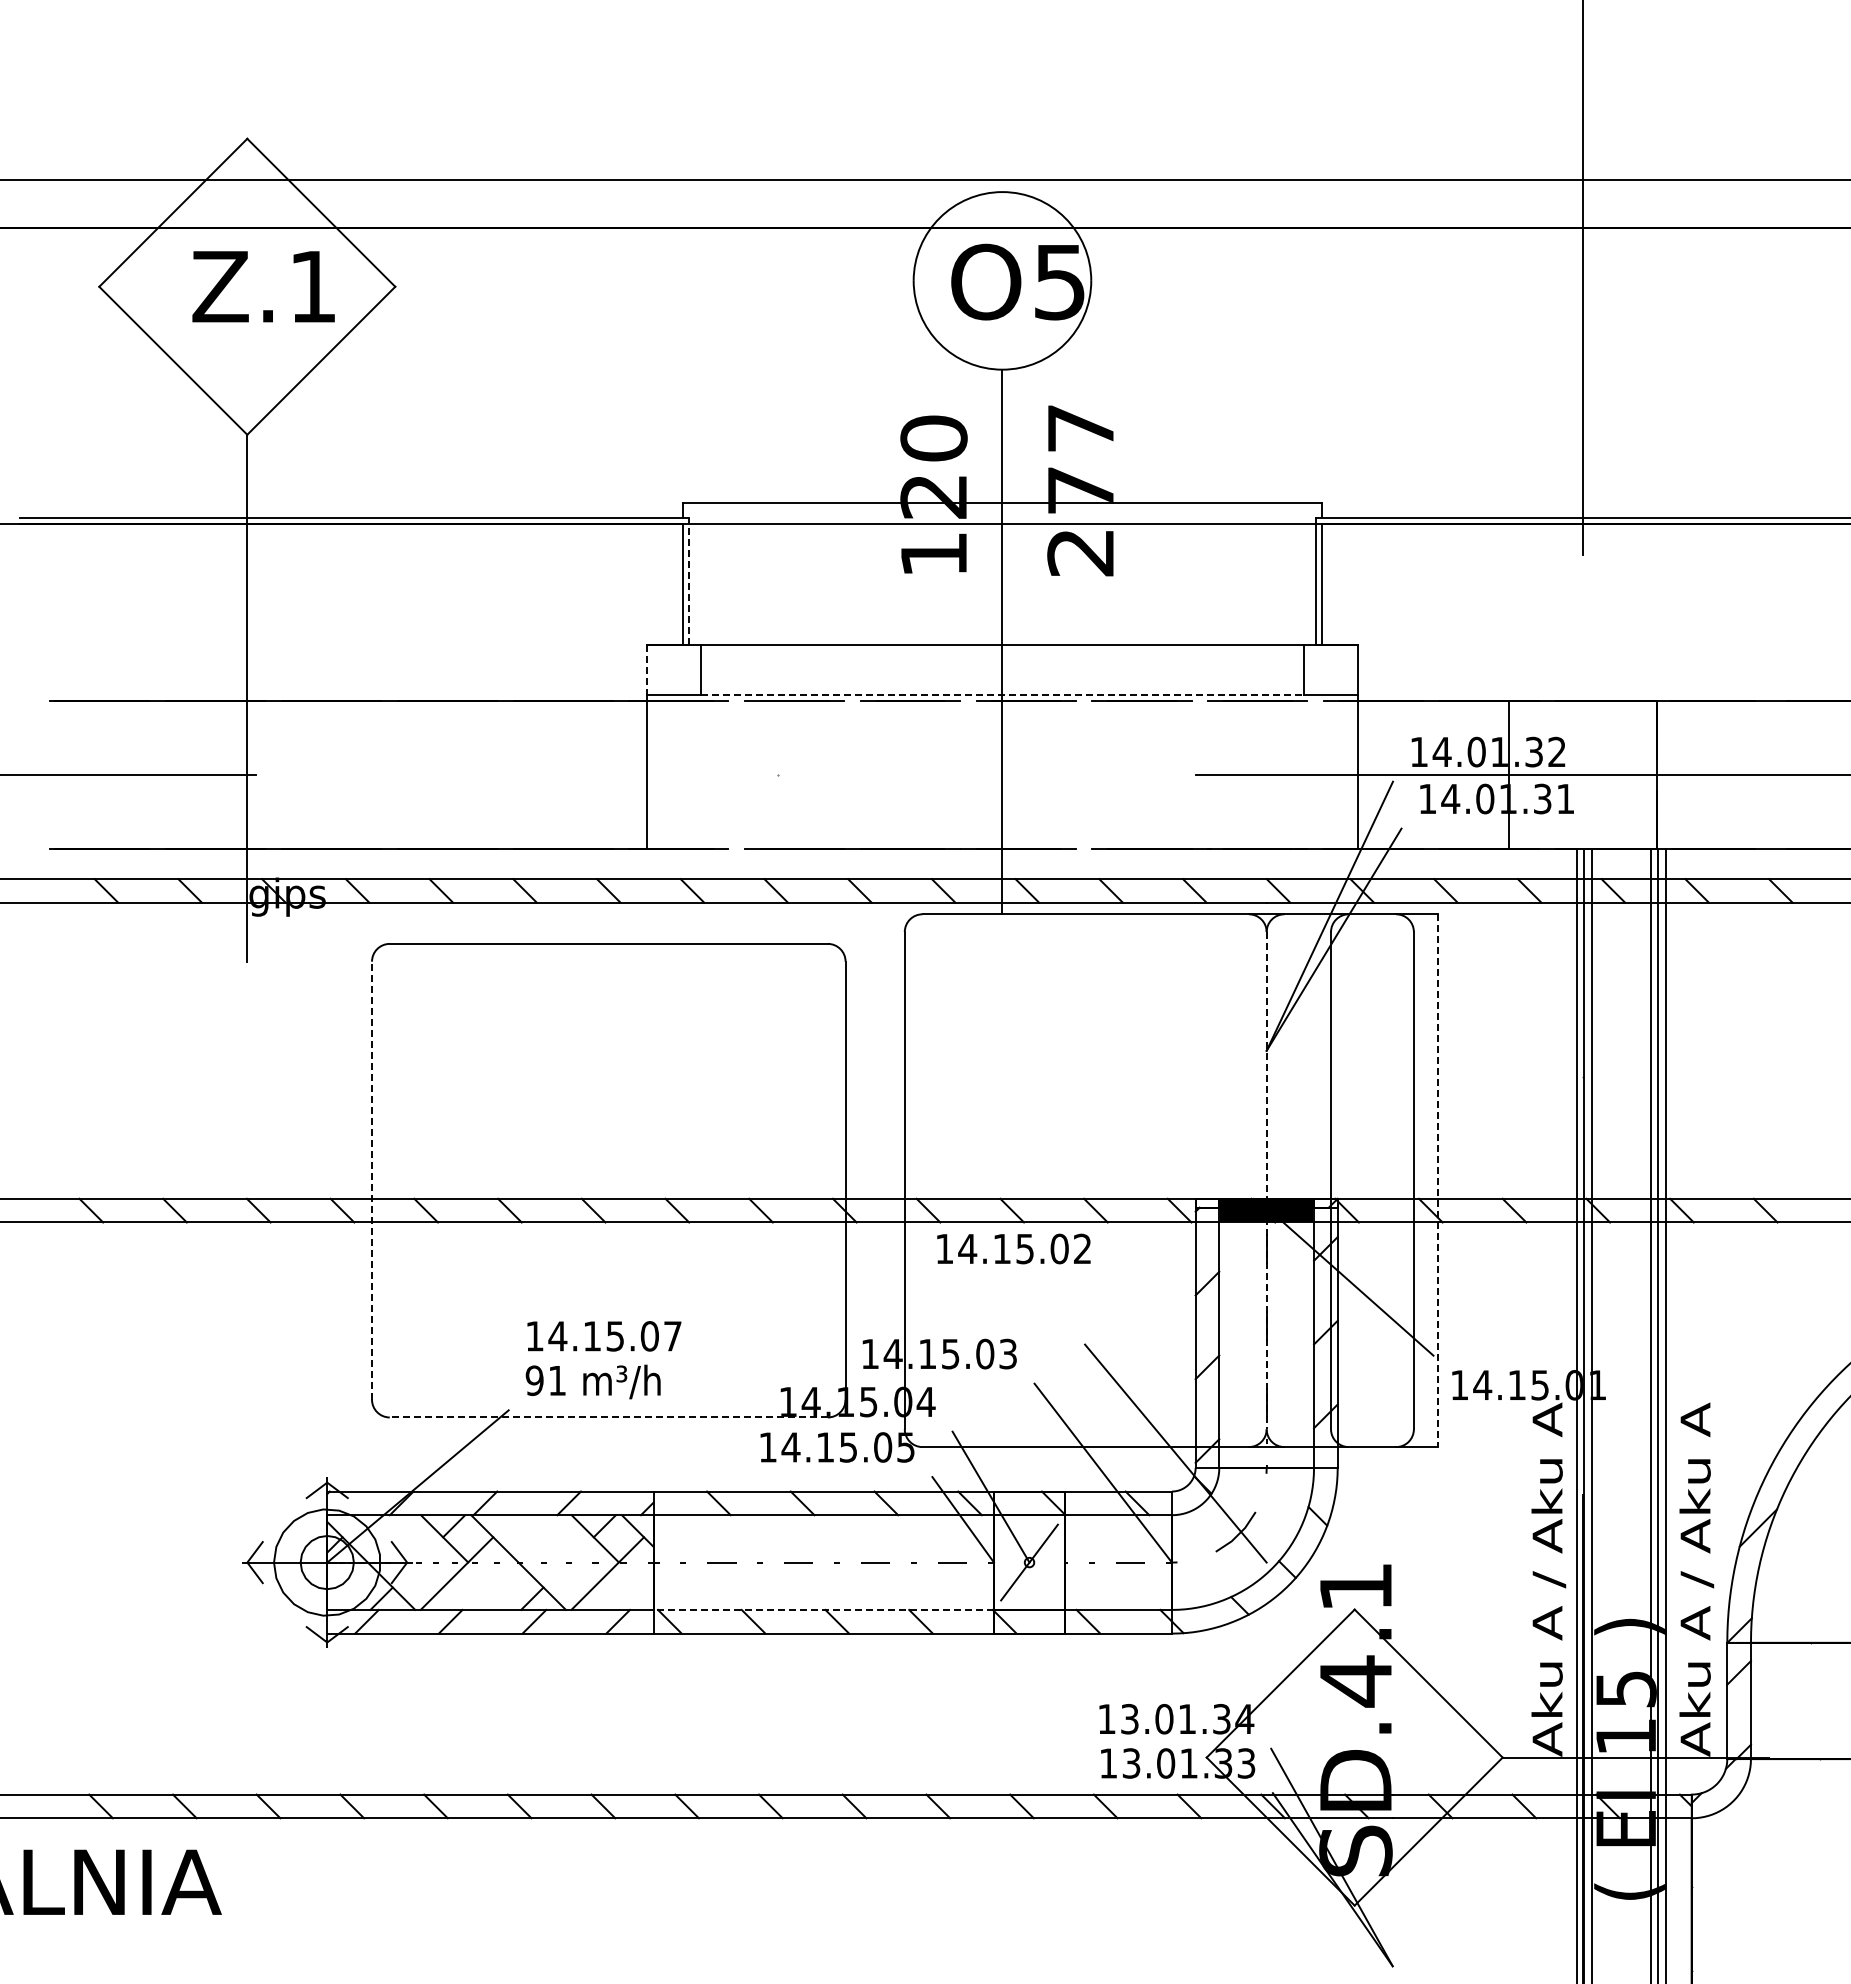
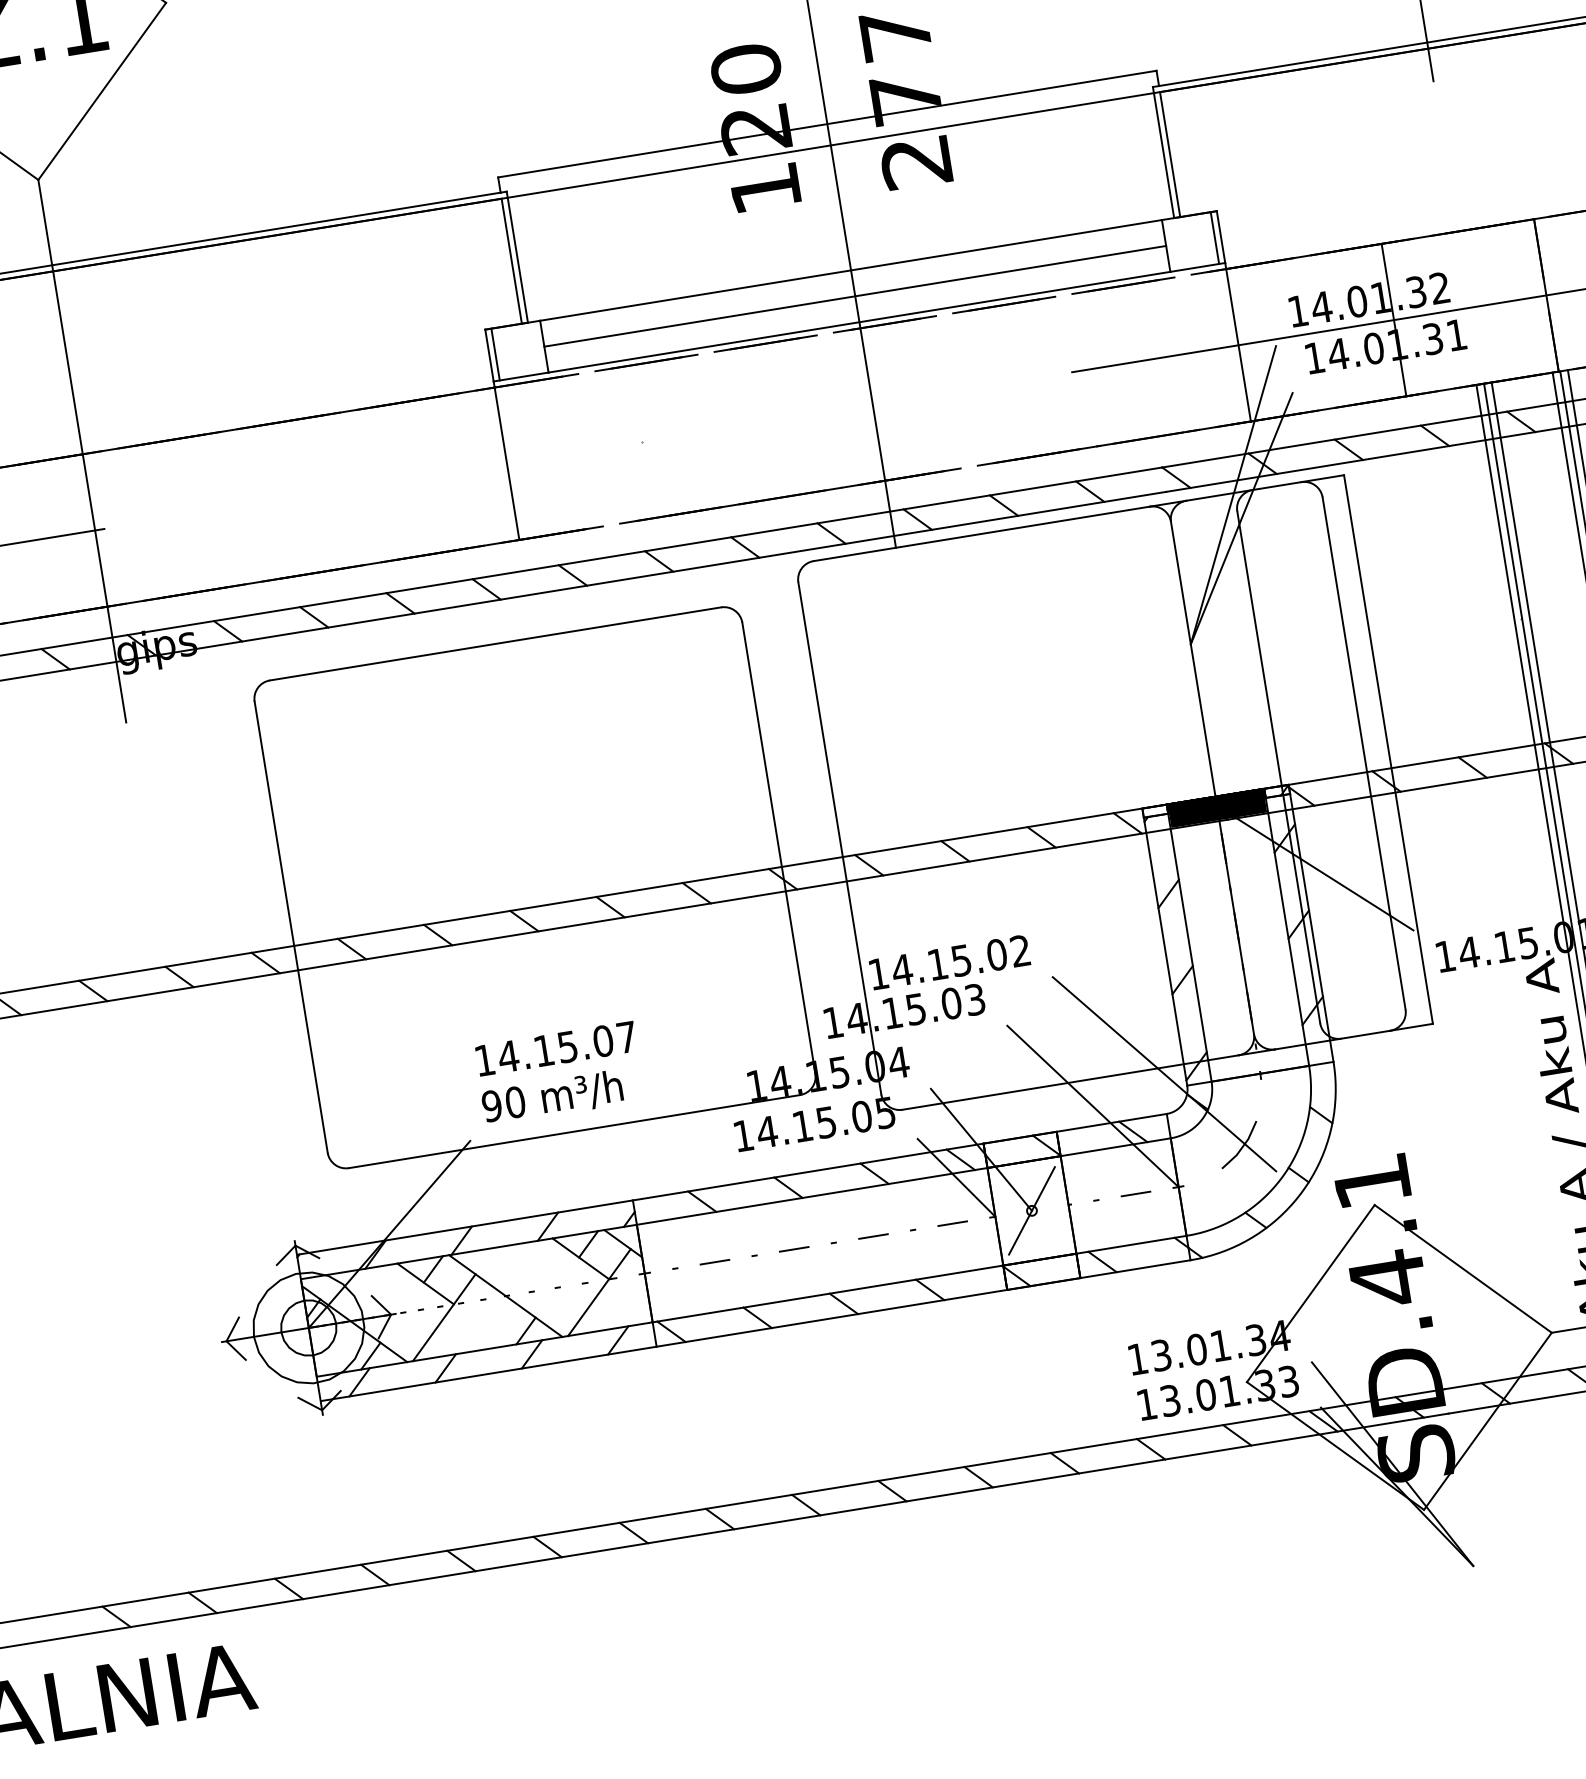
line: (688, 581) -> (517, 257), dashed -> solid
line: (653, 669) -> (495, 353), added
line: (1351, 669) -> (1214, 237), added
line: (647, 670) -> (489, 355), dashed -> solid
line: (1002, 670) -> (855, 296), added
line: (1002, 695) -> (859, 322), dashed -> solid
line: (372, 1180) -> (291, 926), dashed -> solid
line: (1266, 1180) -> (1212, 777), dashed -> solid
line: (1437, 1181) -> (1388, 750), dashed -> solid
text: (1013, 1248) -> (949, 962), moved
text: (557, 1380) -> (515, 1102), 91 -> 90
line: (608, 1417) -> (574, 1131), dashed -> solid
line: (823, 1609) -> (827, 1293), dashed -> solid

